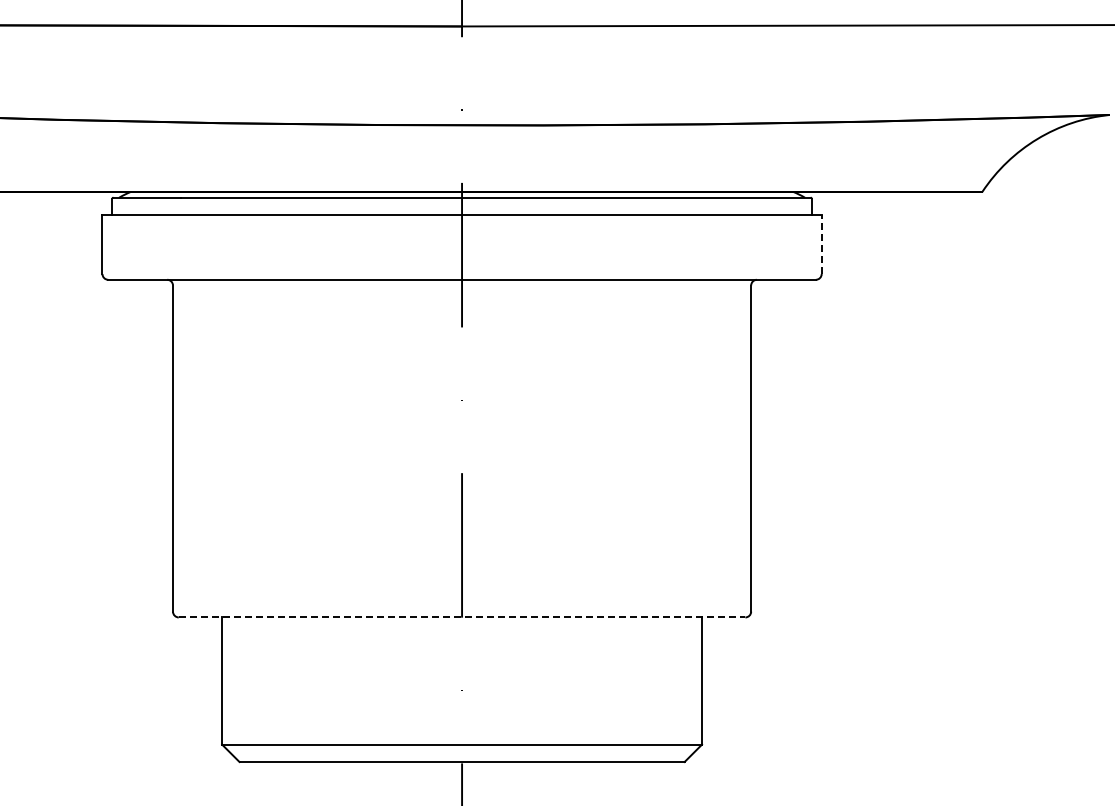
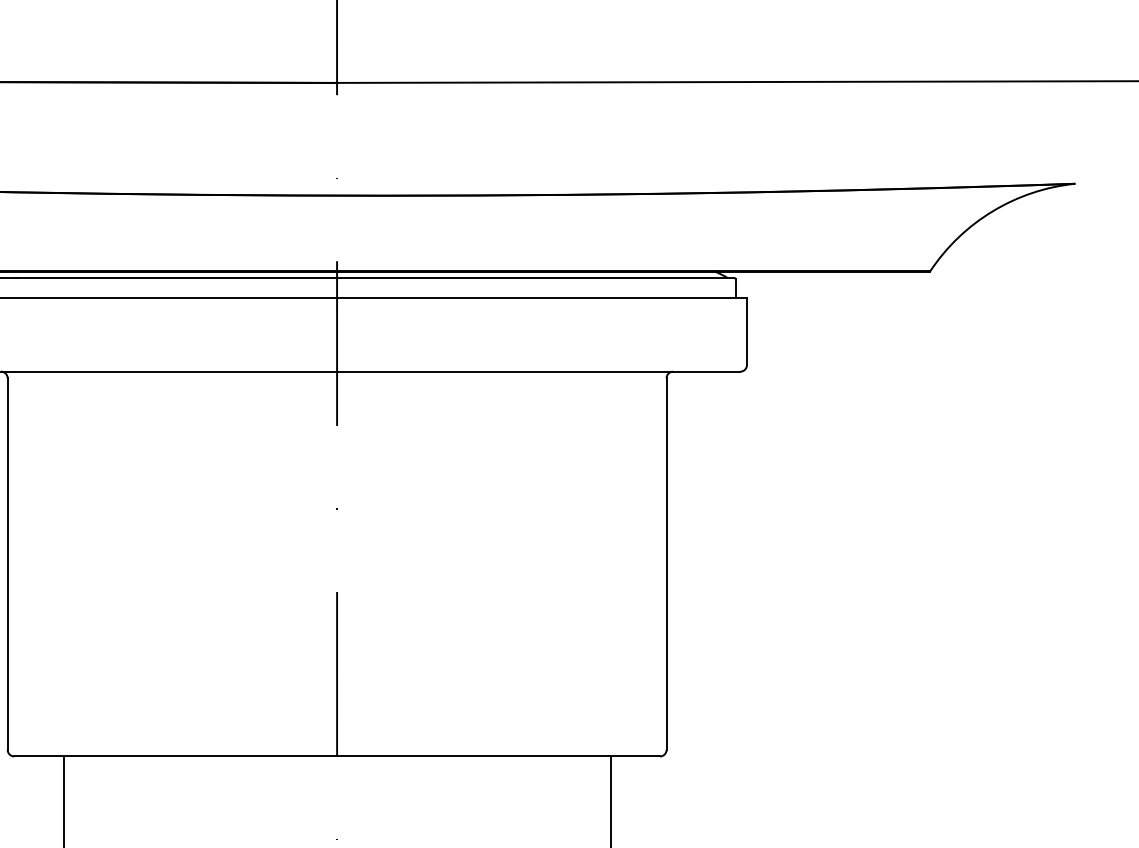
line: (821, 244) -> (746, 331), dashed -> solid
line: (462, 617) -> (337, 756), dashed -> solid

